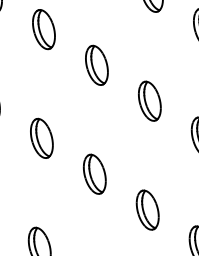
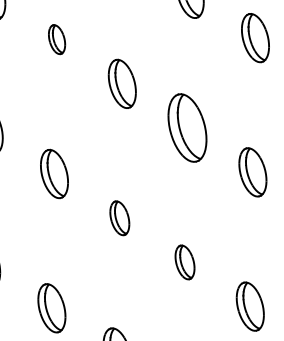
part: (43, 29) -> (56, 39), size x0.6
part: (149, 101) -> (187, 128), size x1.4
part: (94, 174) -> (119, 218), size x0.7
part: (147, 210) -> (184, 262), size x0.7

